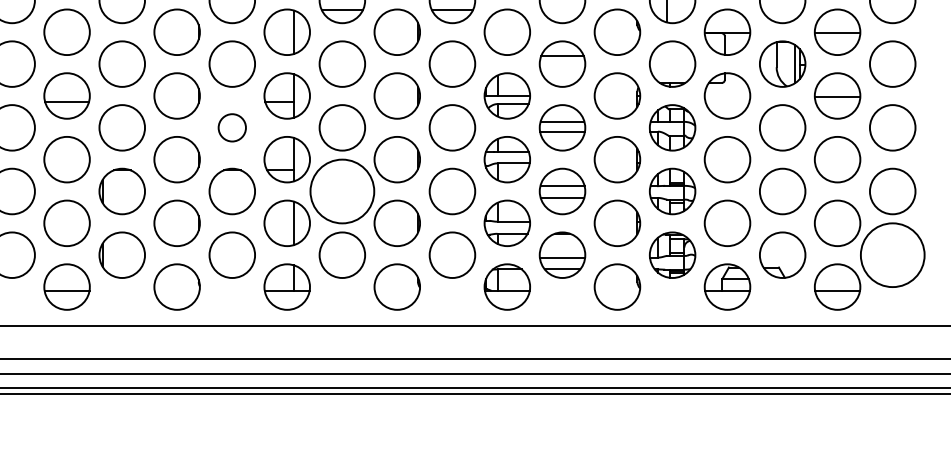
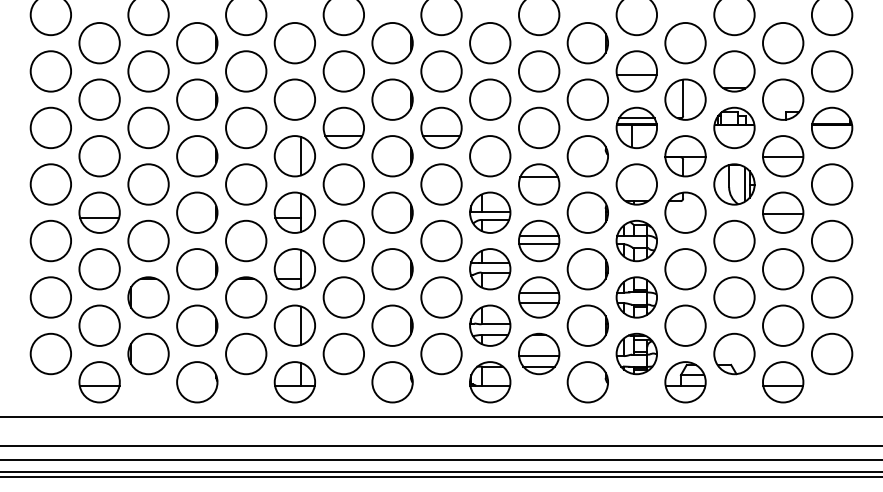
circle: (232, 127) -> (246, 240), size x1.67
circle: (341, 191) -> (343, 297), size x0.71
circle: (892, 254) -> (831, 353), size x0.71

